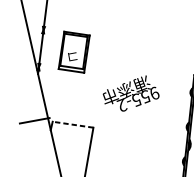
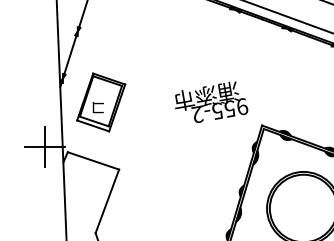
part: (74, 52) -> (101, 102), moved
text: (130, 93) -> (211, 101), moved
line: (34, 120) -> (44, 146), added
line: (73, 124) -> (93, 160), dashed -> solid

